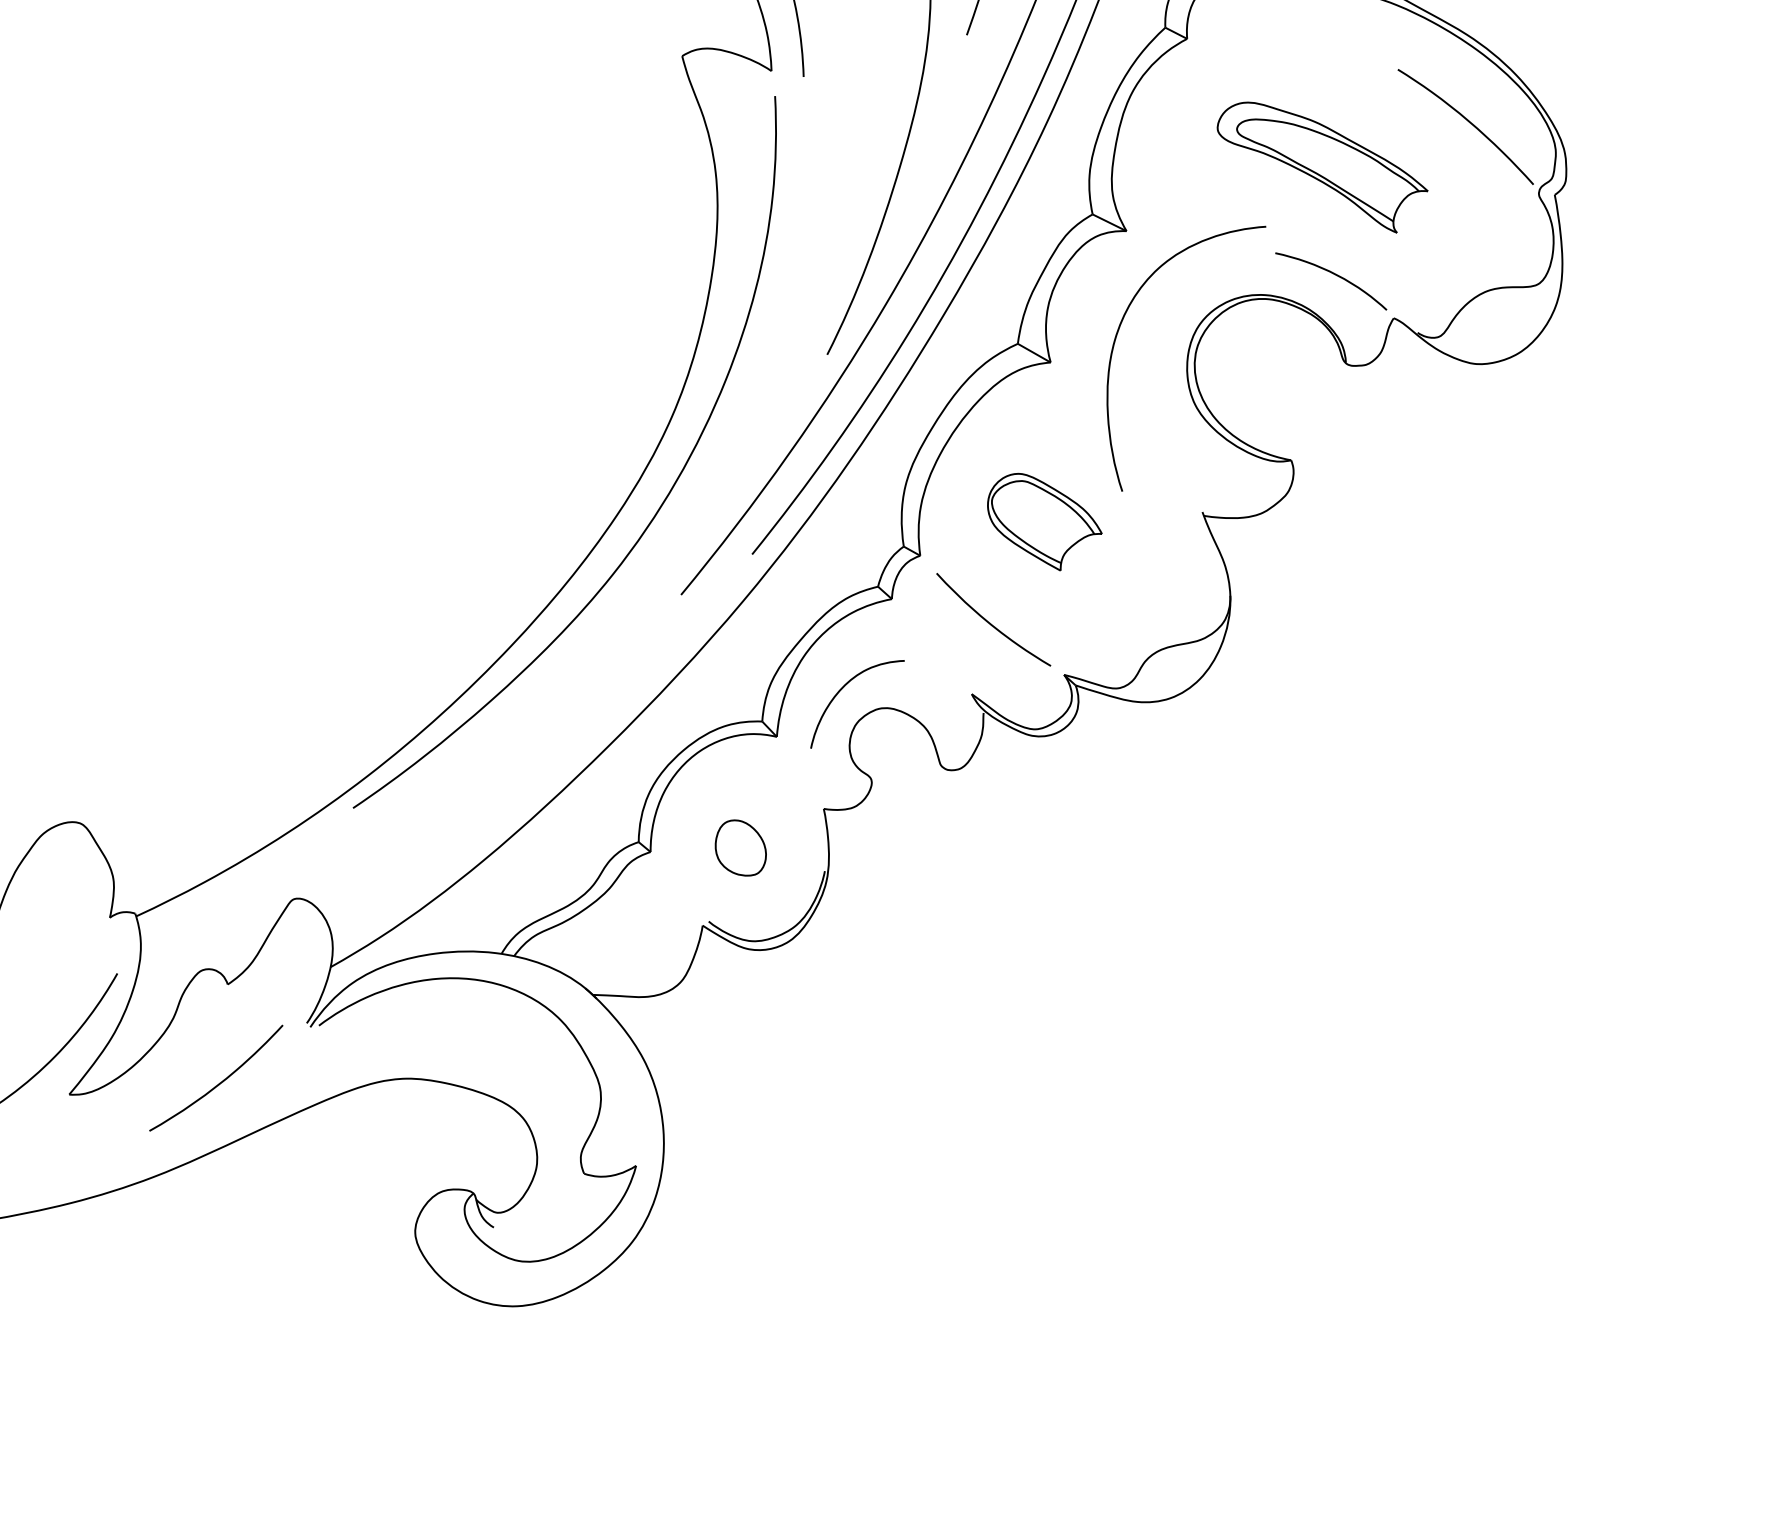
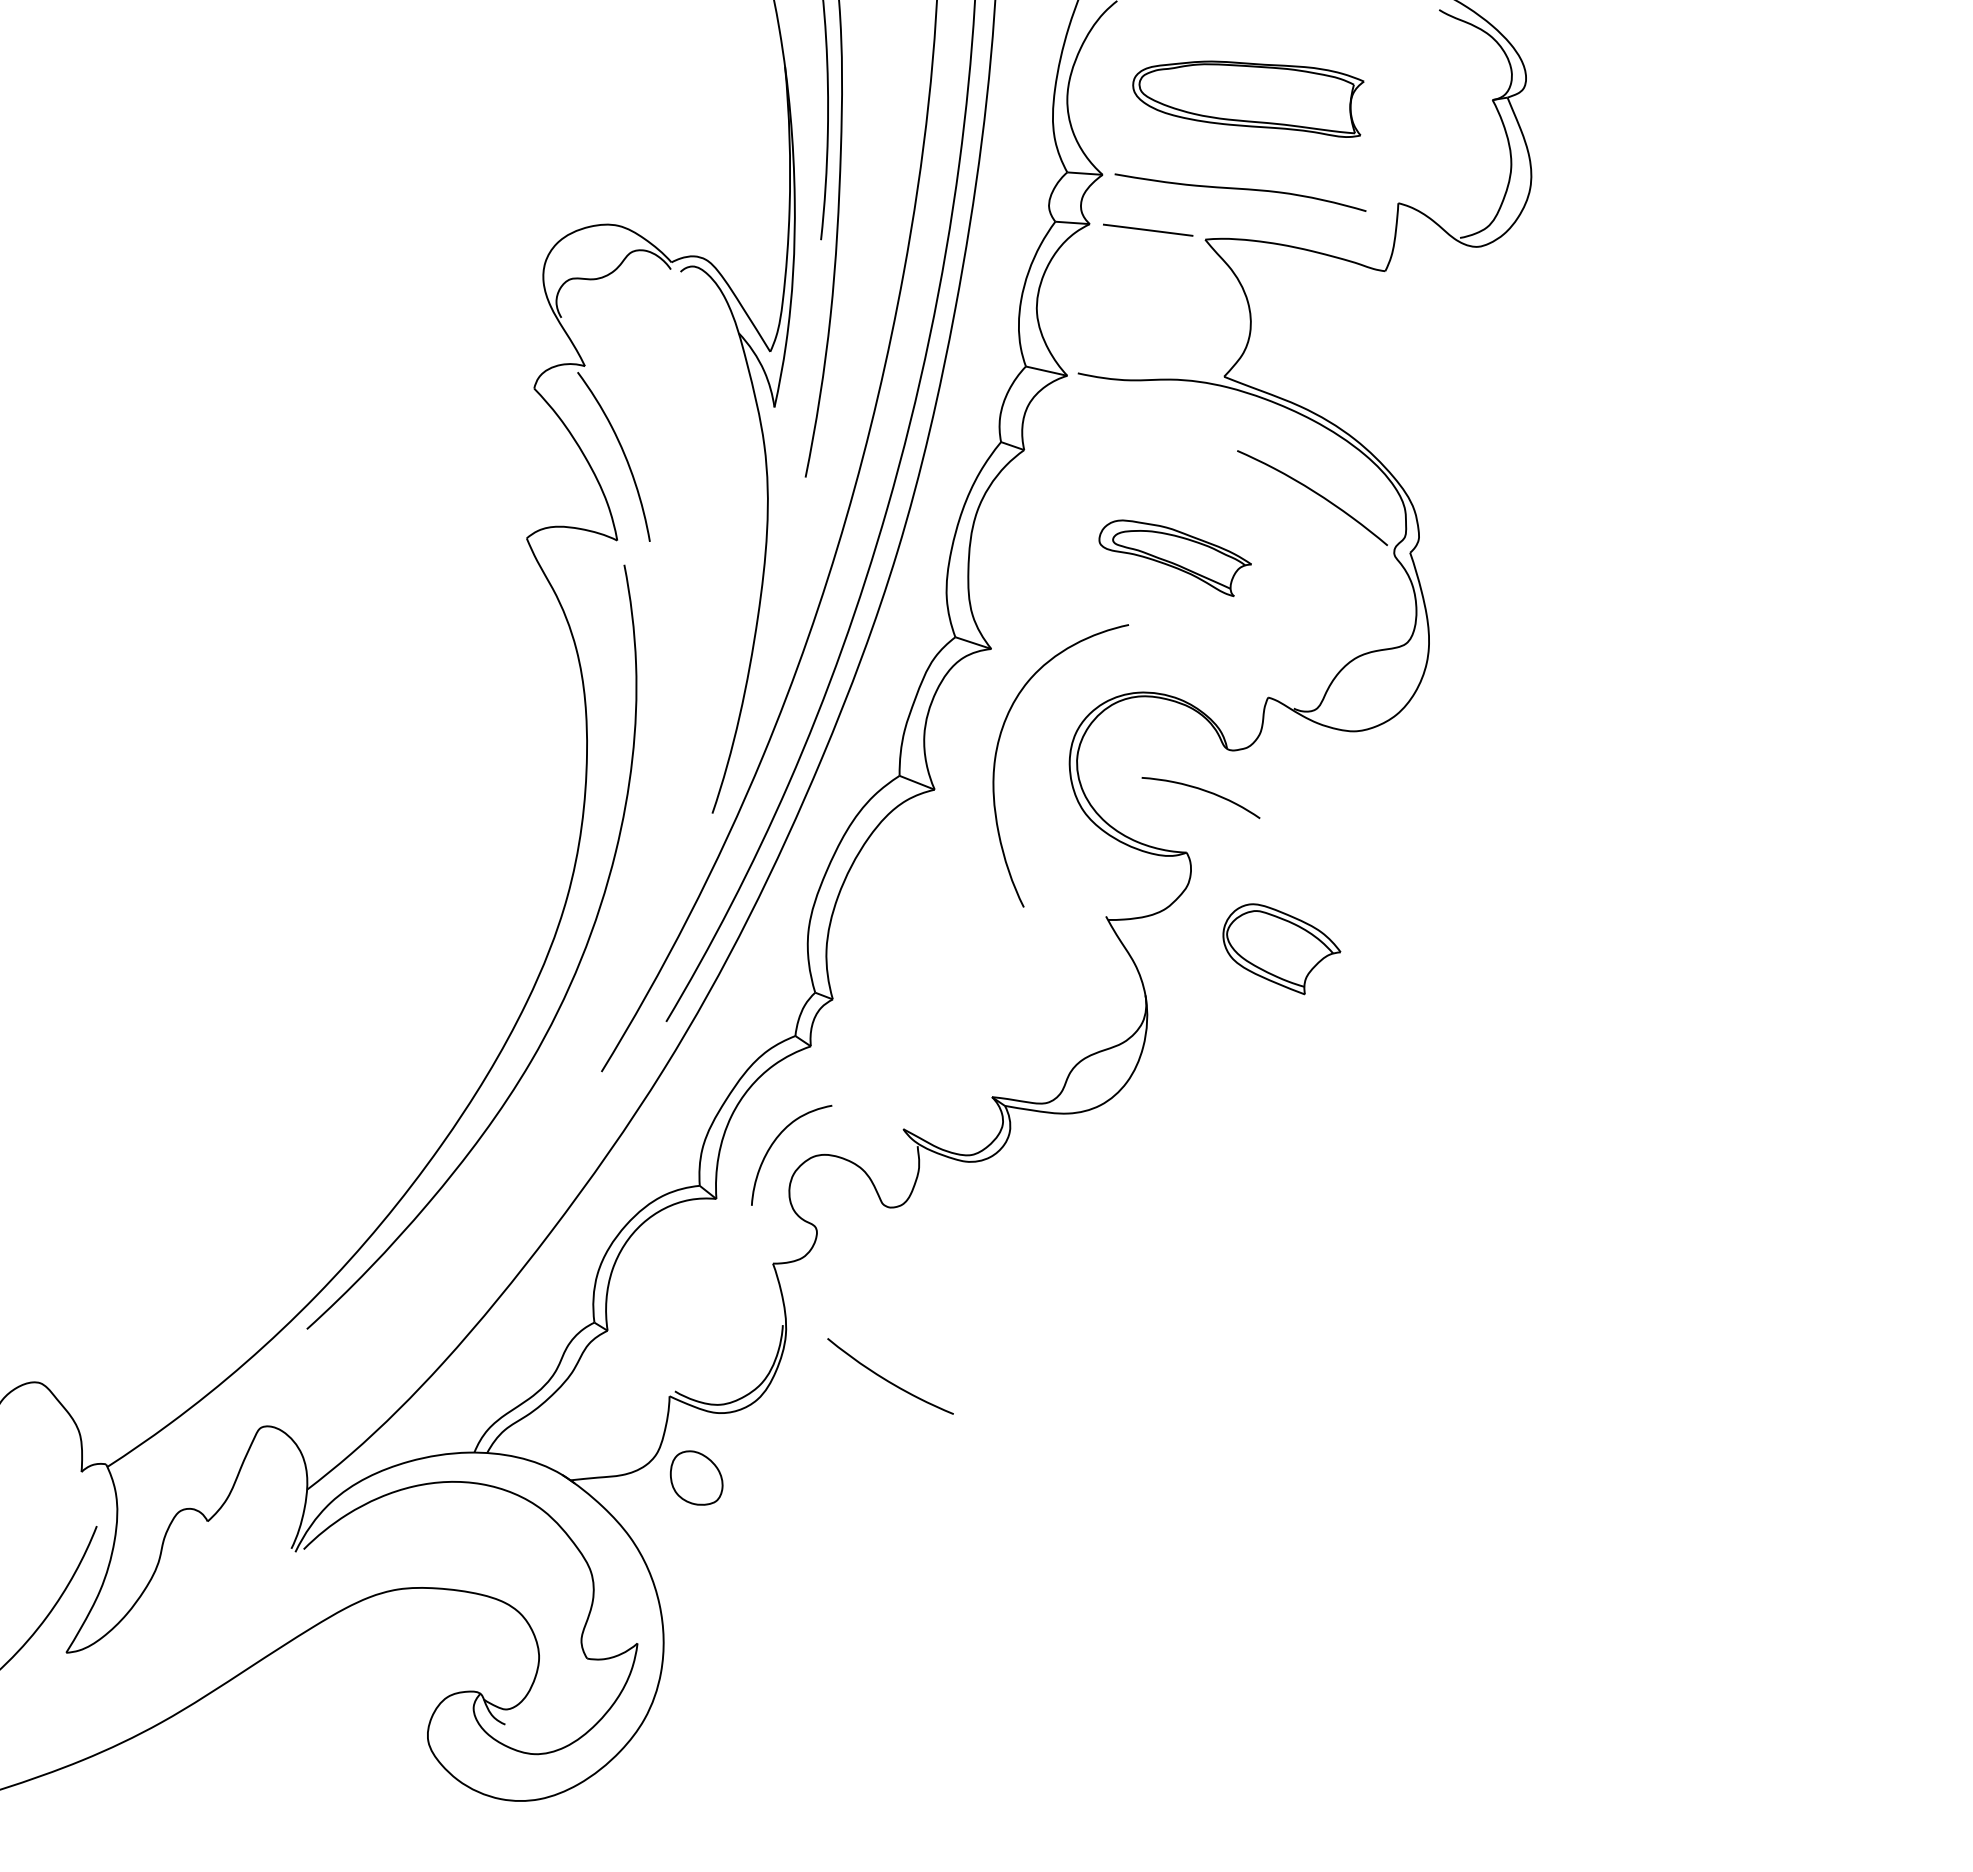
part: (1321, 167) -> (1175, 558), size x0.7
curve: (1334, 275) -> (1203, 791), moved
part: (1043, 522) -> (1281, 949), moved
curve: (990, 622) -> (887, 1379), moved
part: (741, 847) -> (696, 1477), moved
curve: (219, 1082) -> (213, 1619), removed

